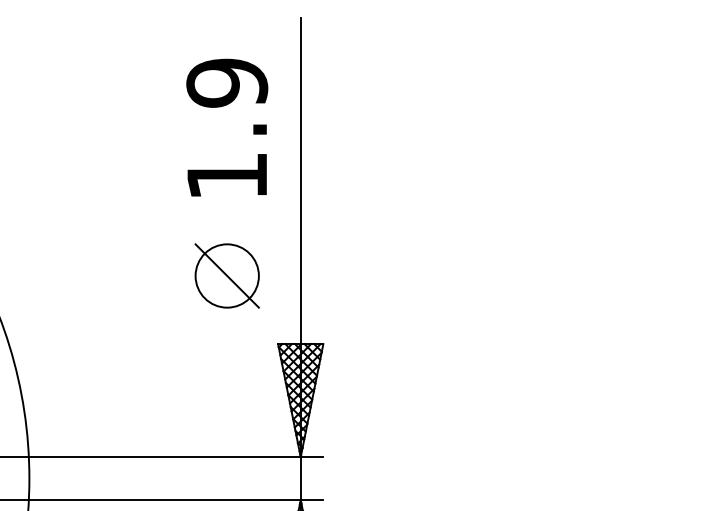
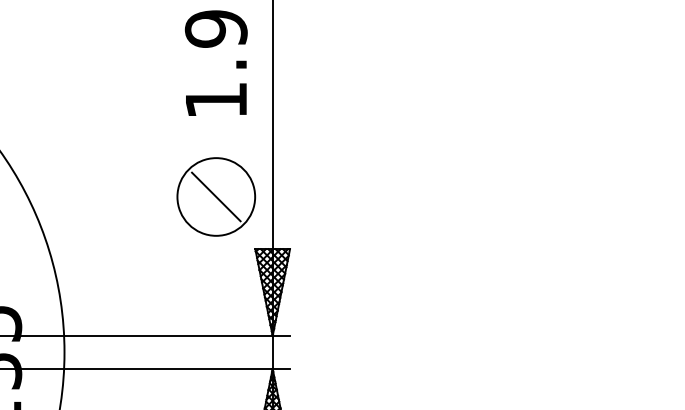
text: (226, 126) -> (215, 62), moved
circle: (227, 275) -> (216, 196), size x1.6

